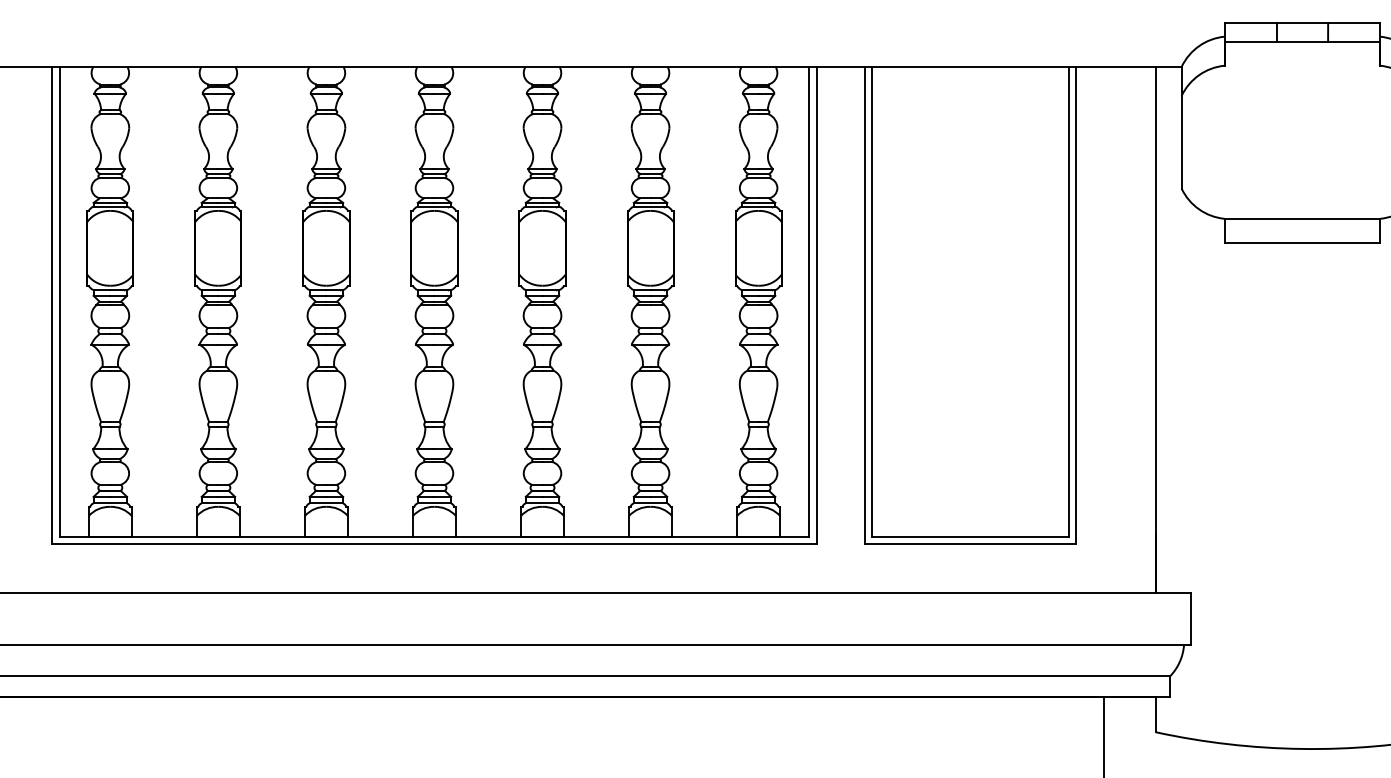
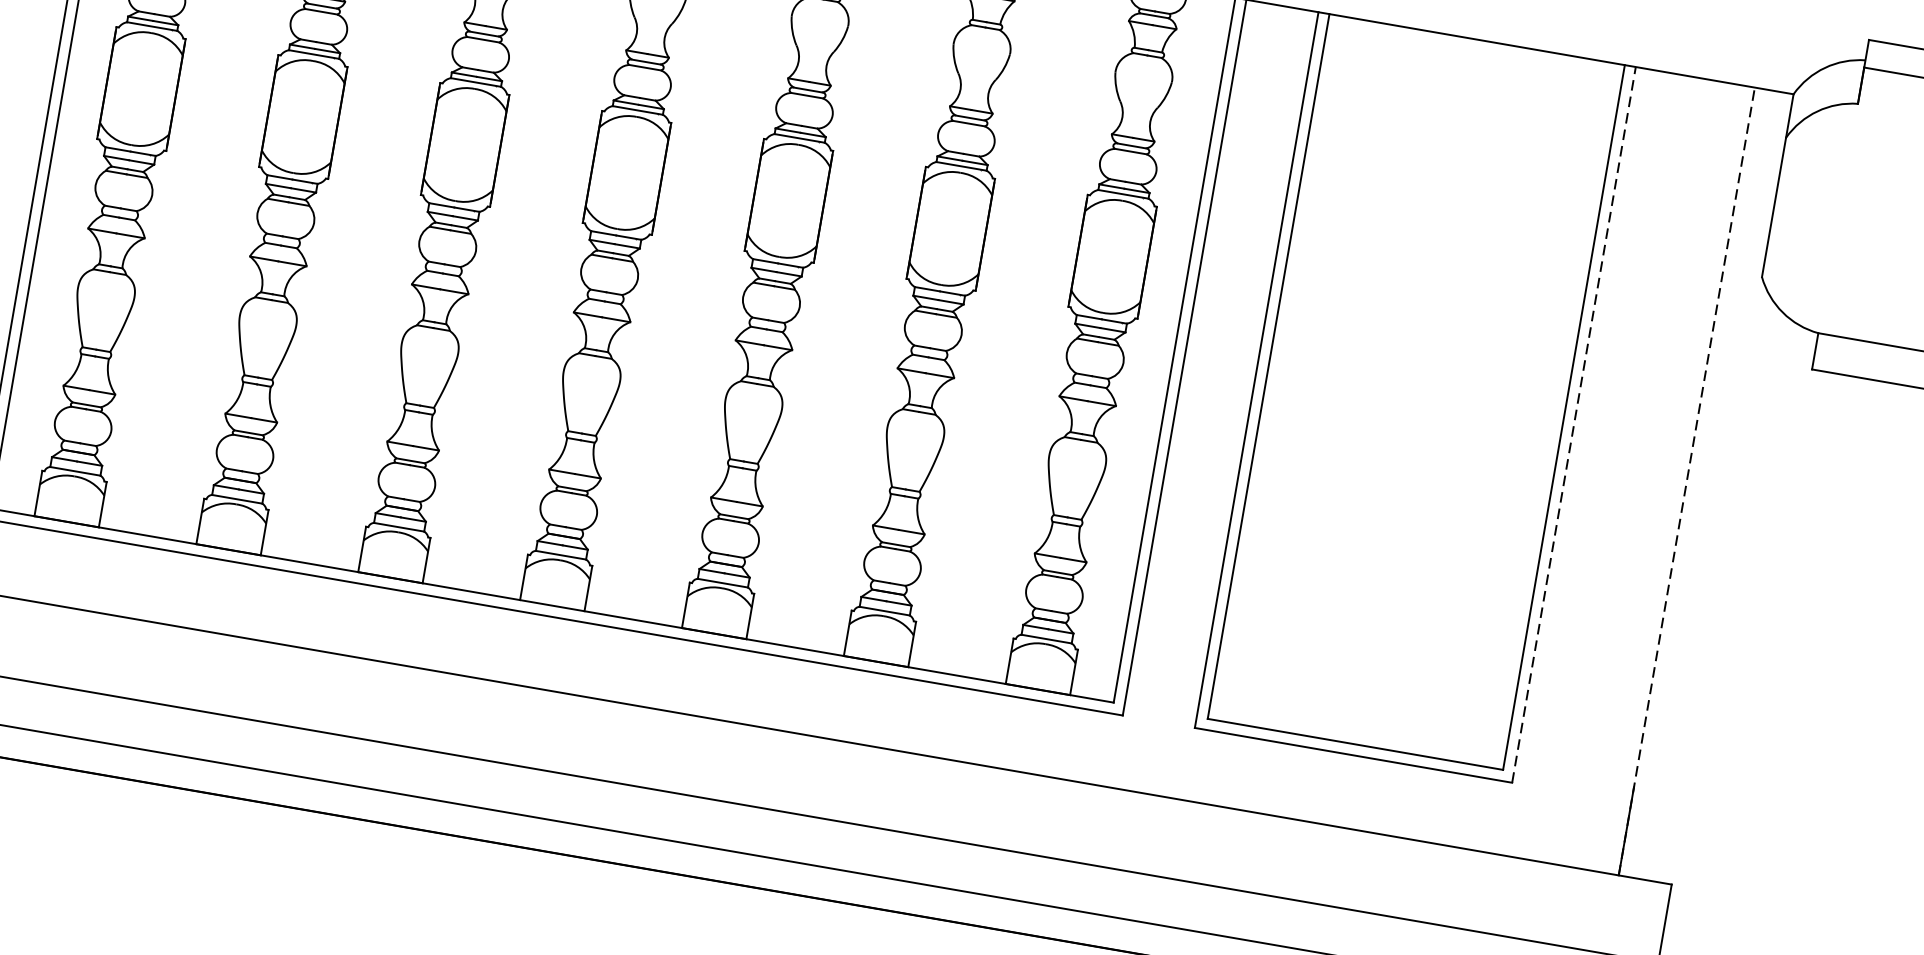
line: (1076, 305) -> (1574, 424), solid -> dashed
line: (1155, 329) -> (1686, 481), solid -> dashed

